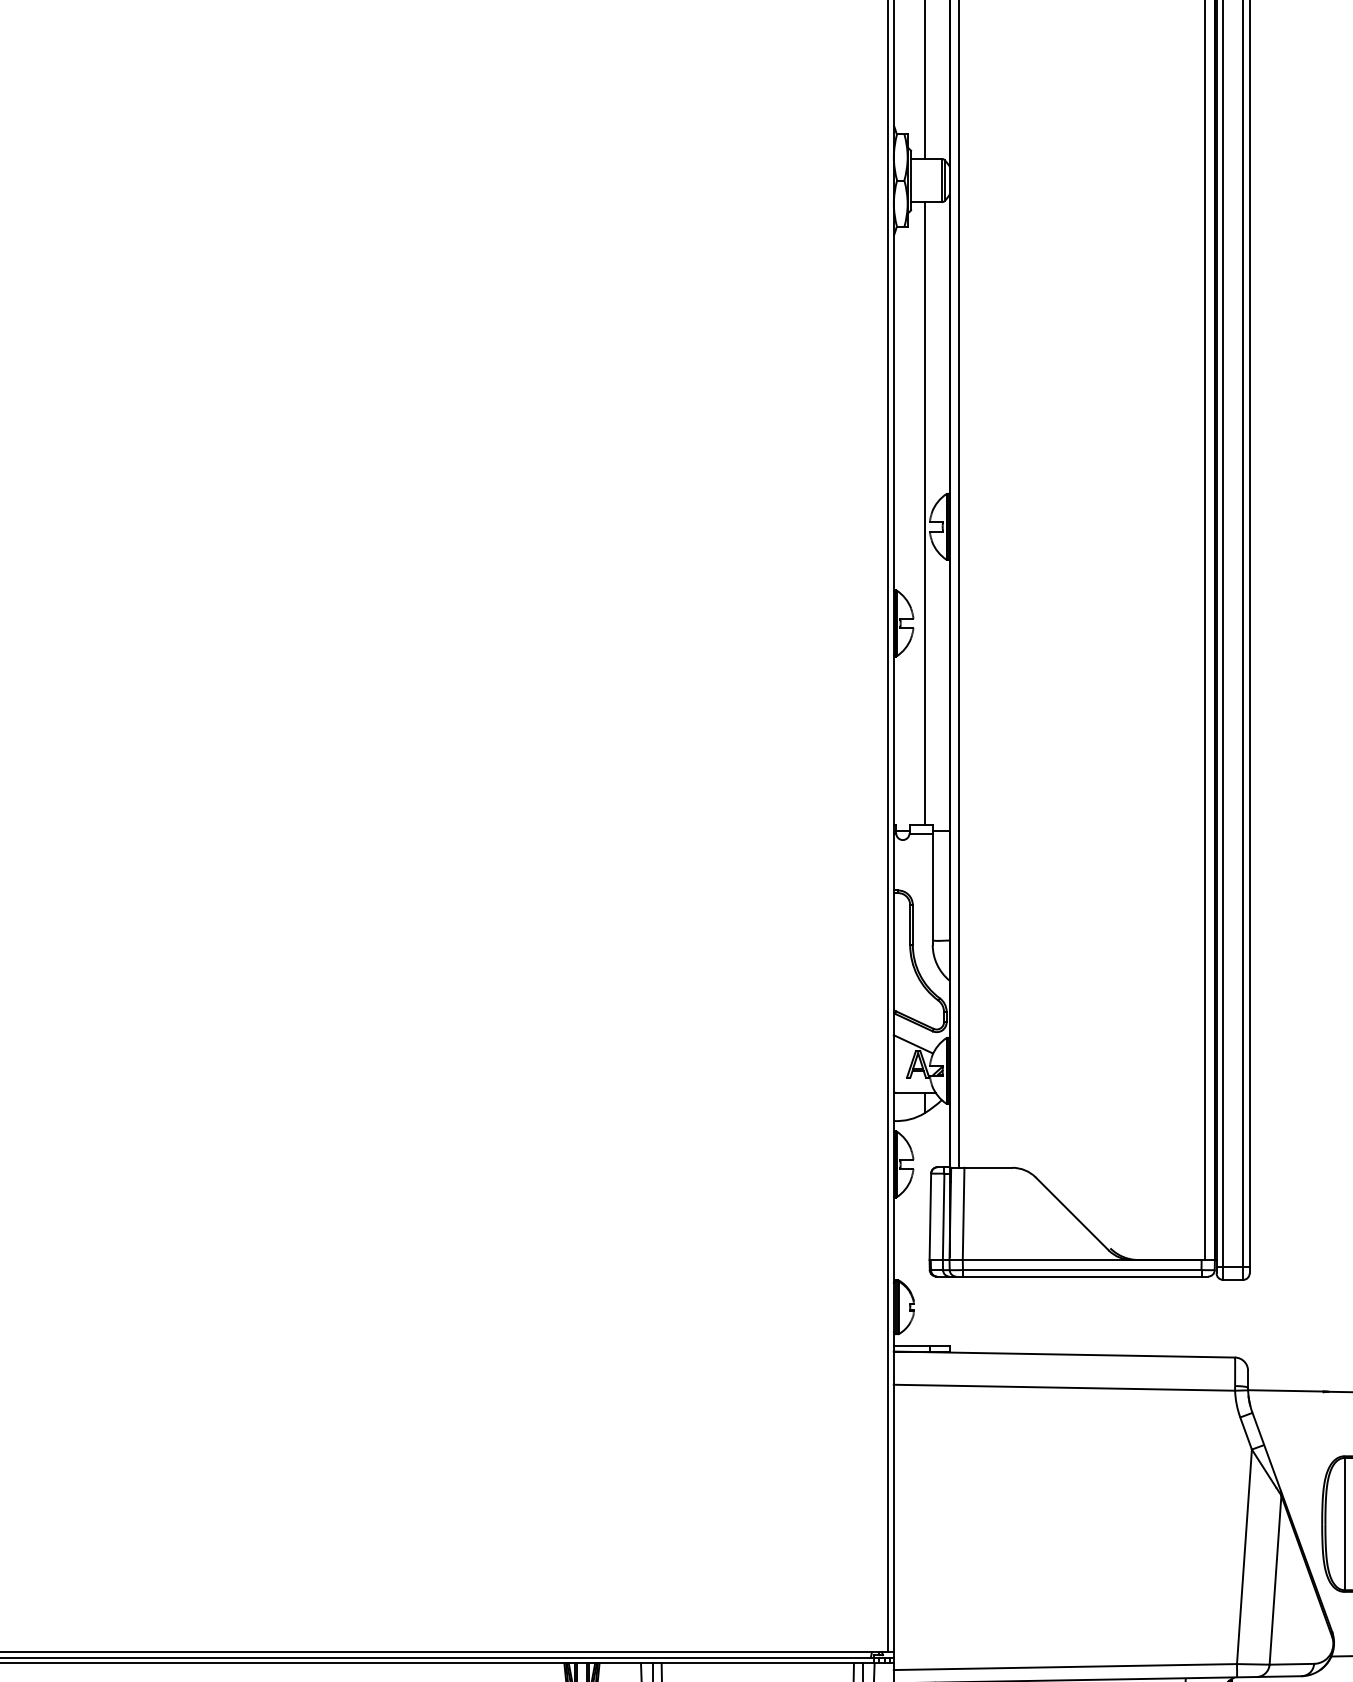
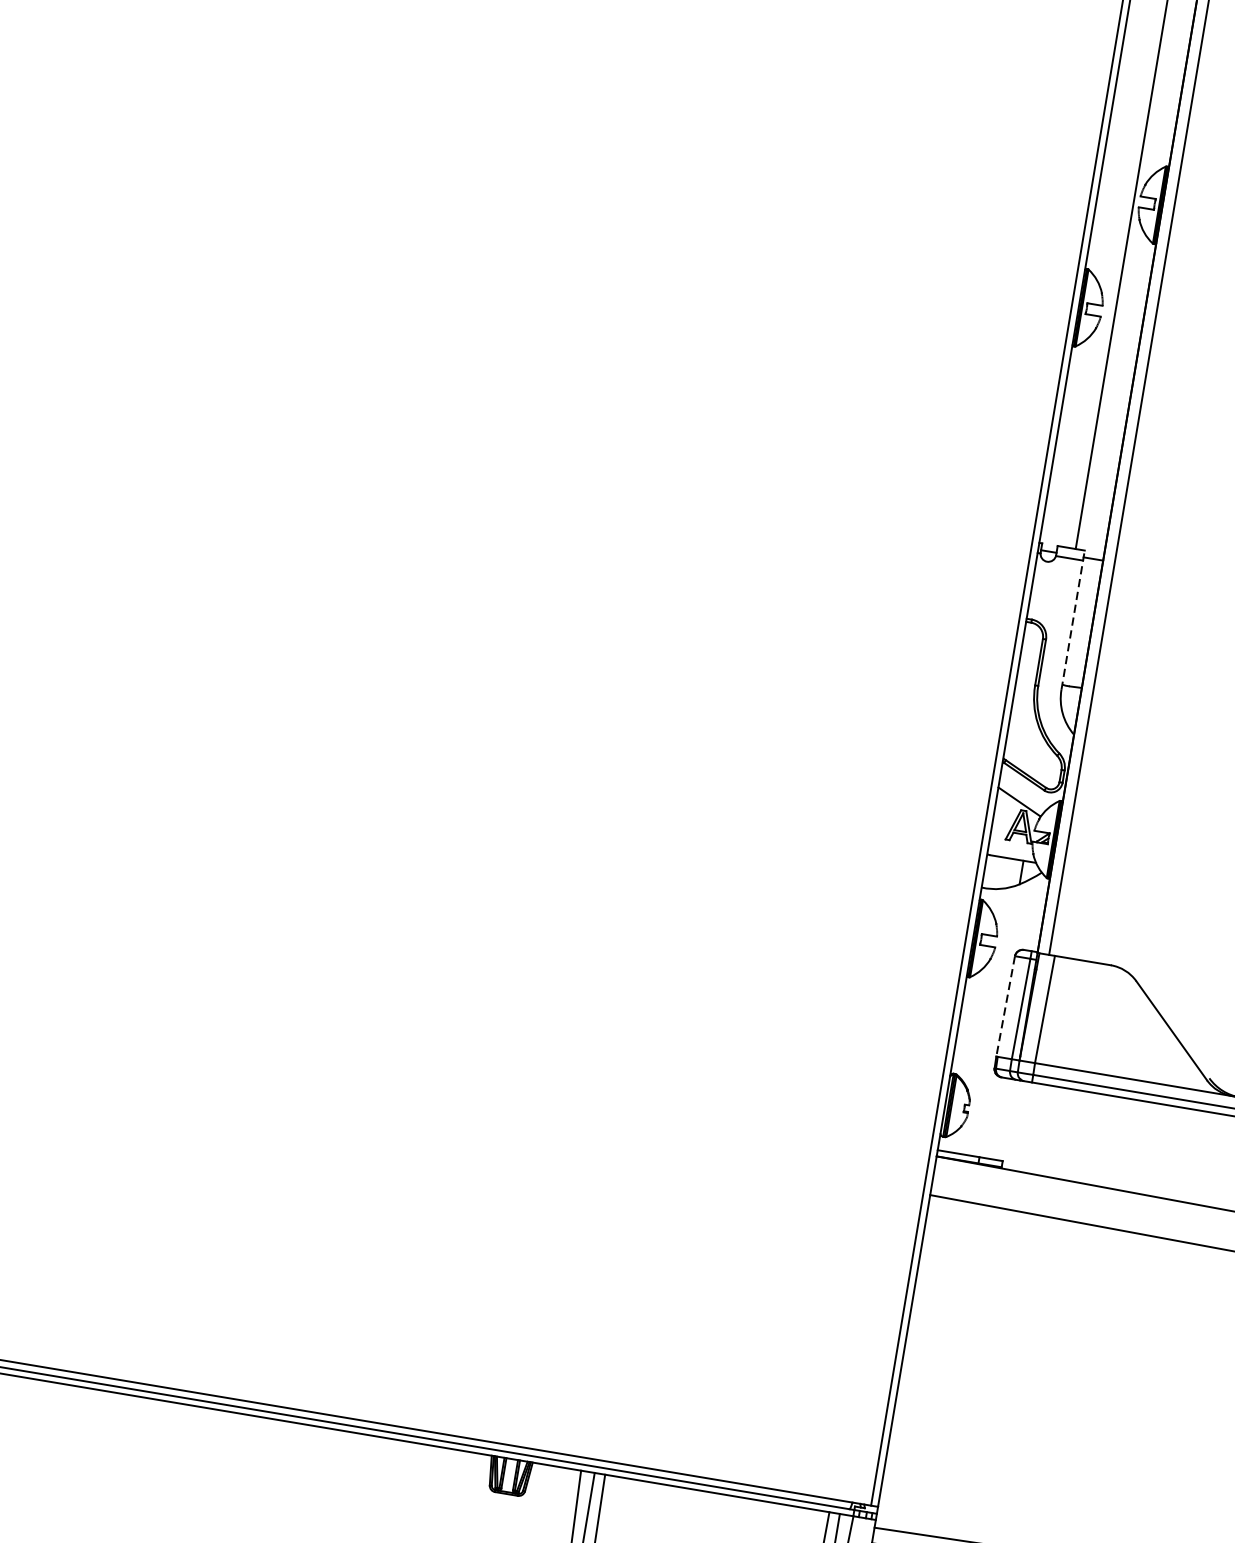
line: (932, 885) -> (1072, 620), solid -> dashed
line: (930, 1217) -> (1005, 1007), solid -> dashed

